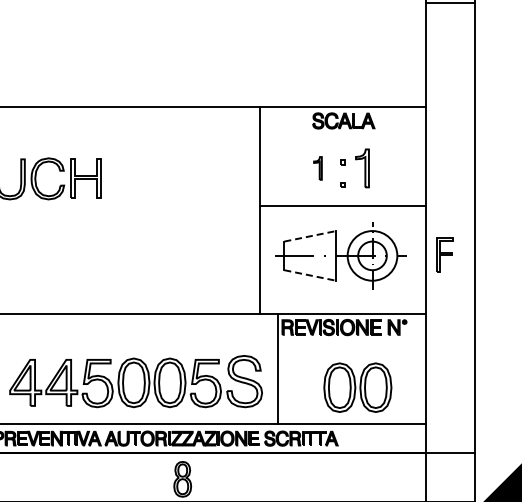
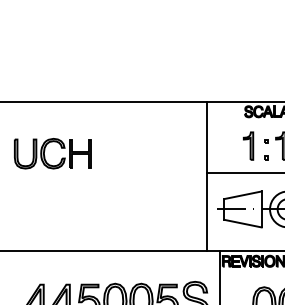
part: (317, 168) -> (248, 146), size x1.67
line: (310, 236) -> (243, 195), dashed -> solid
line: (310, 275) -> (243, 223), dashed -> solid

